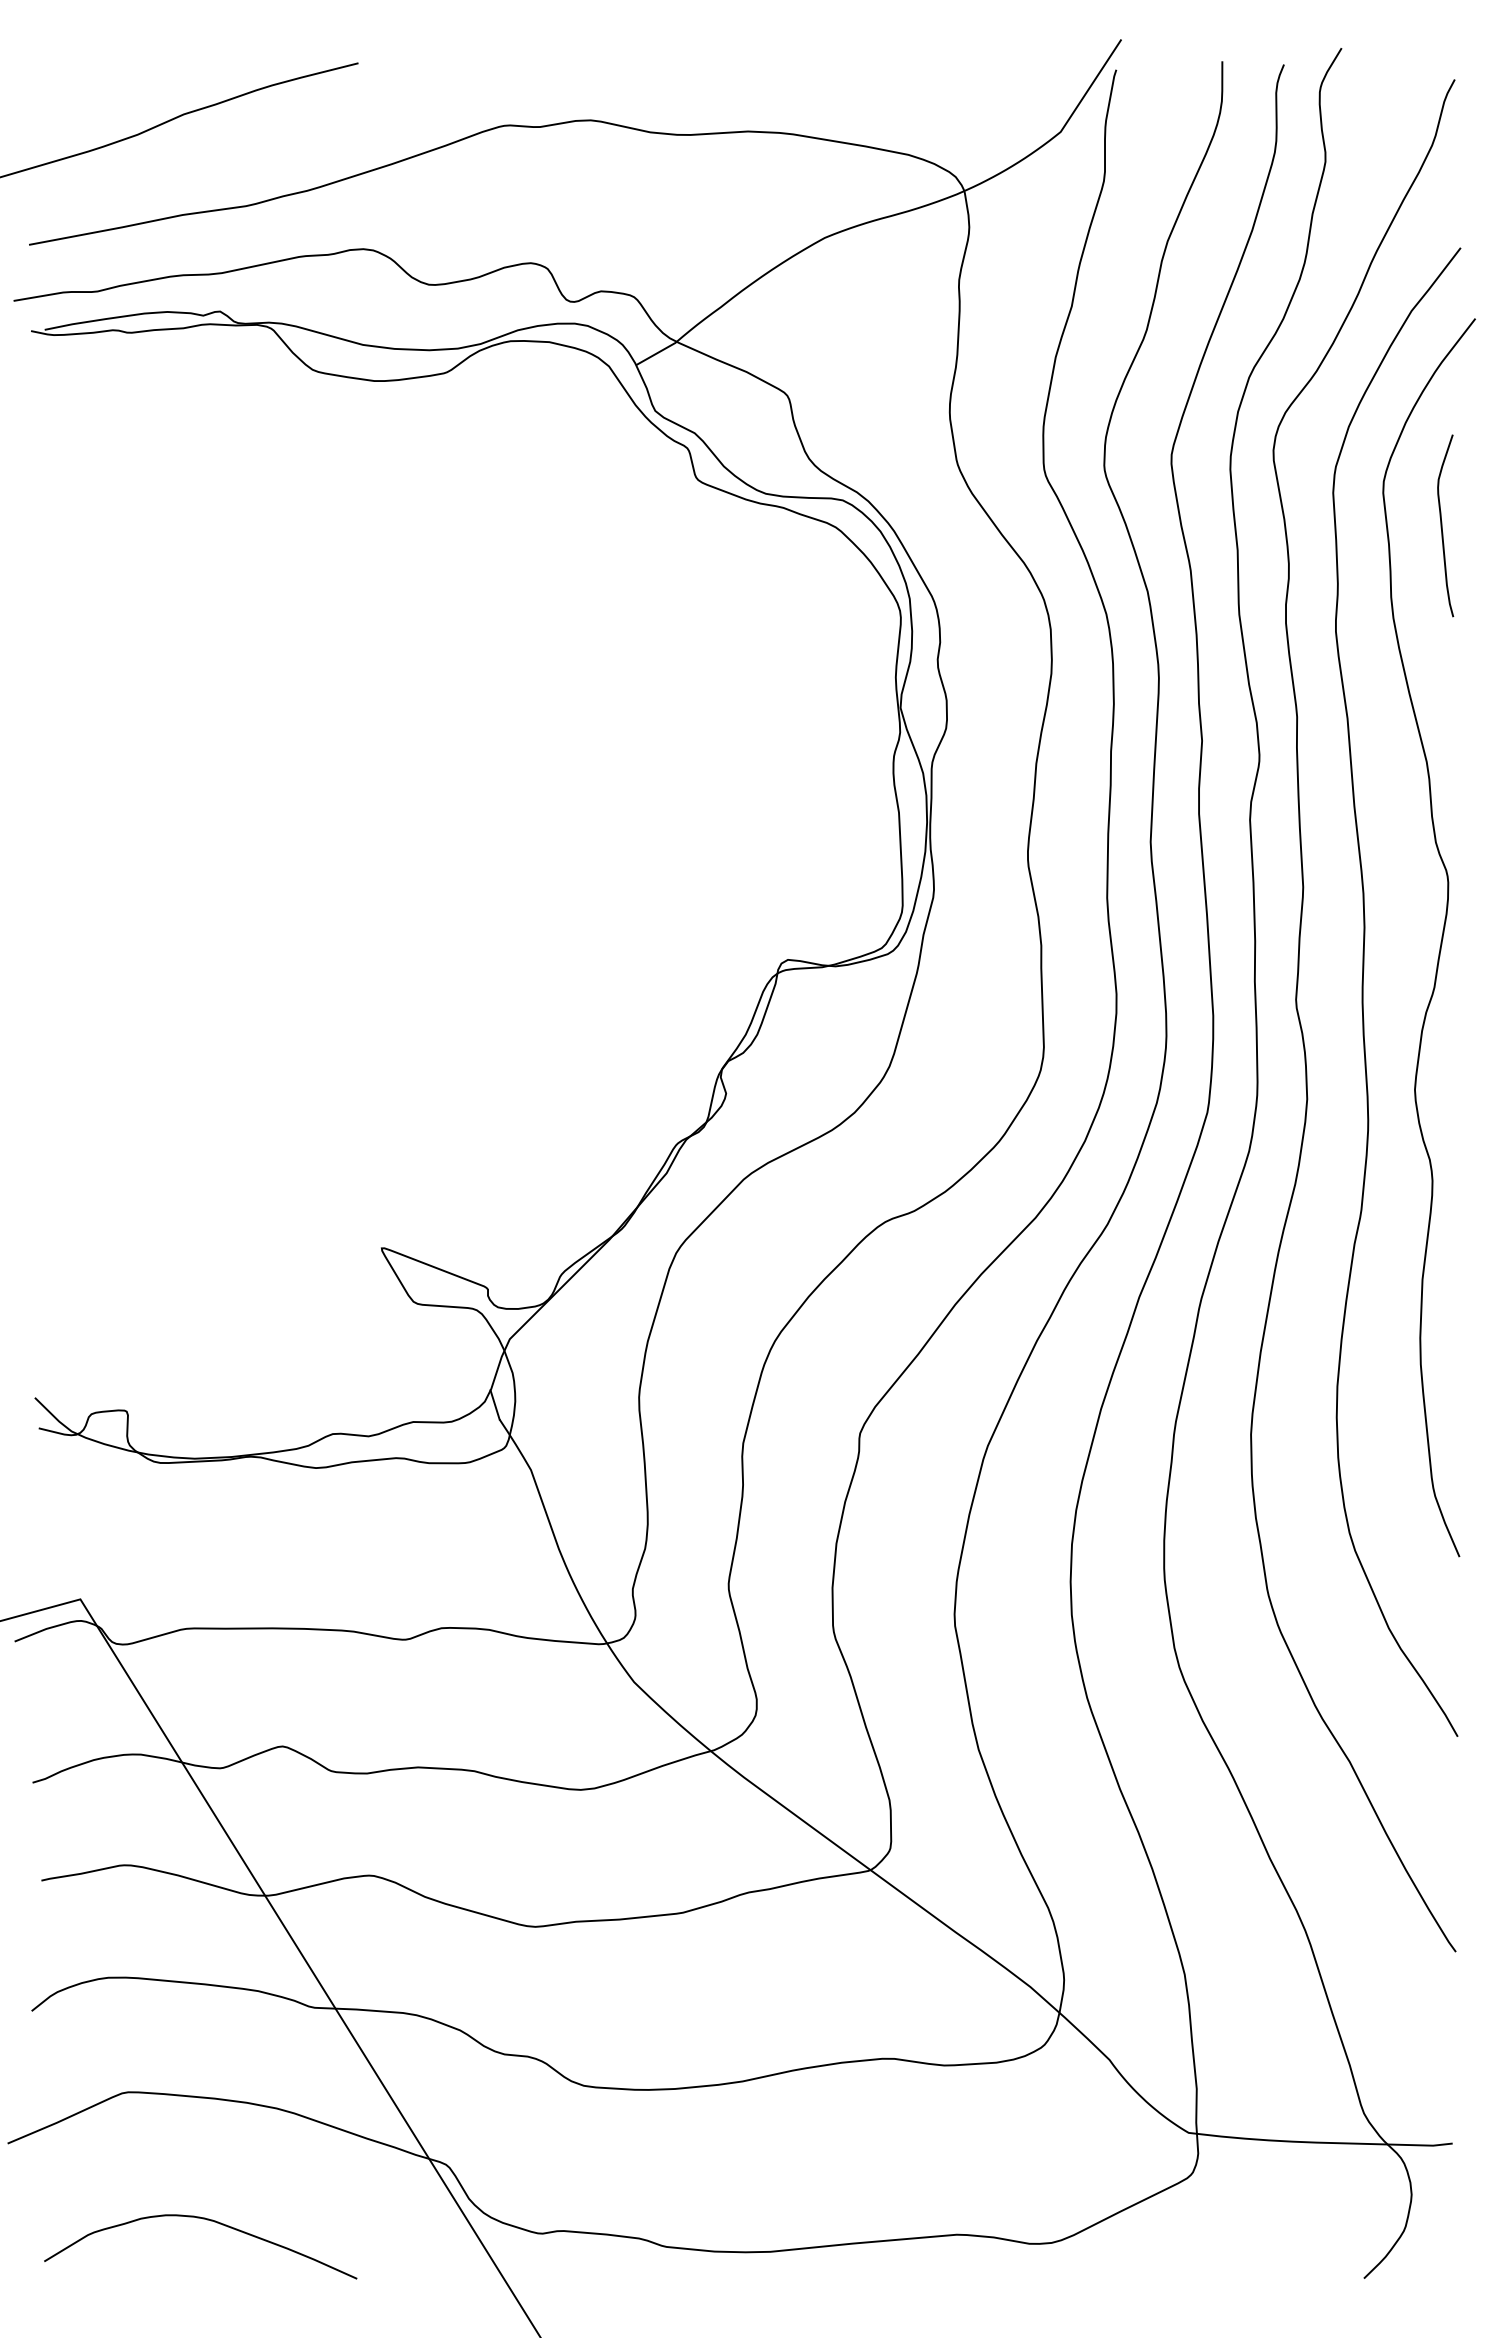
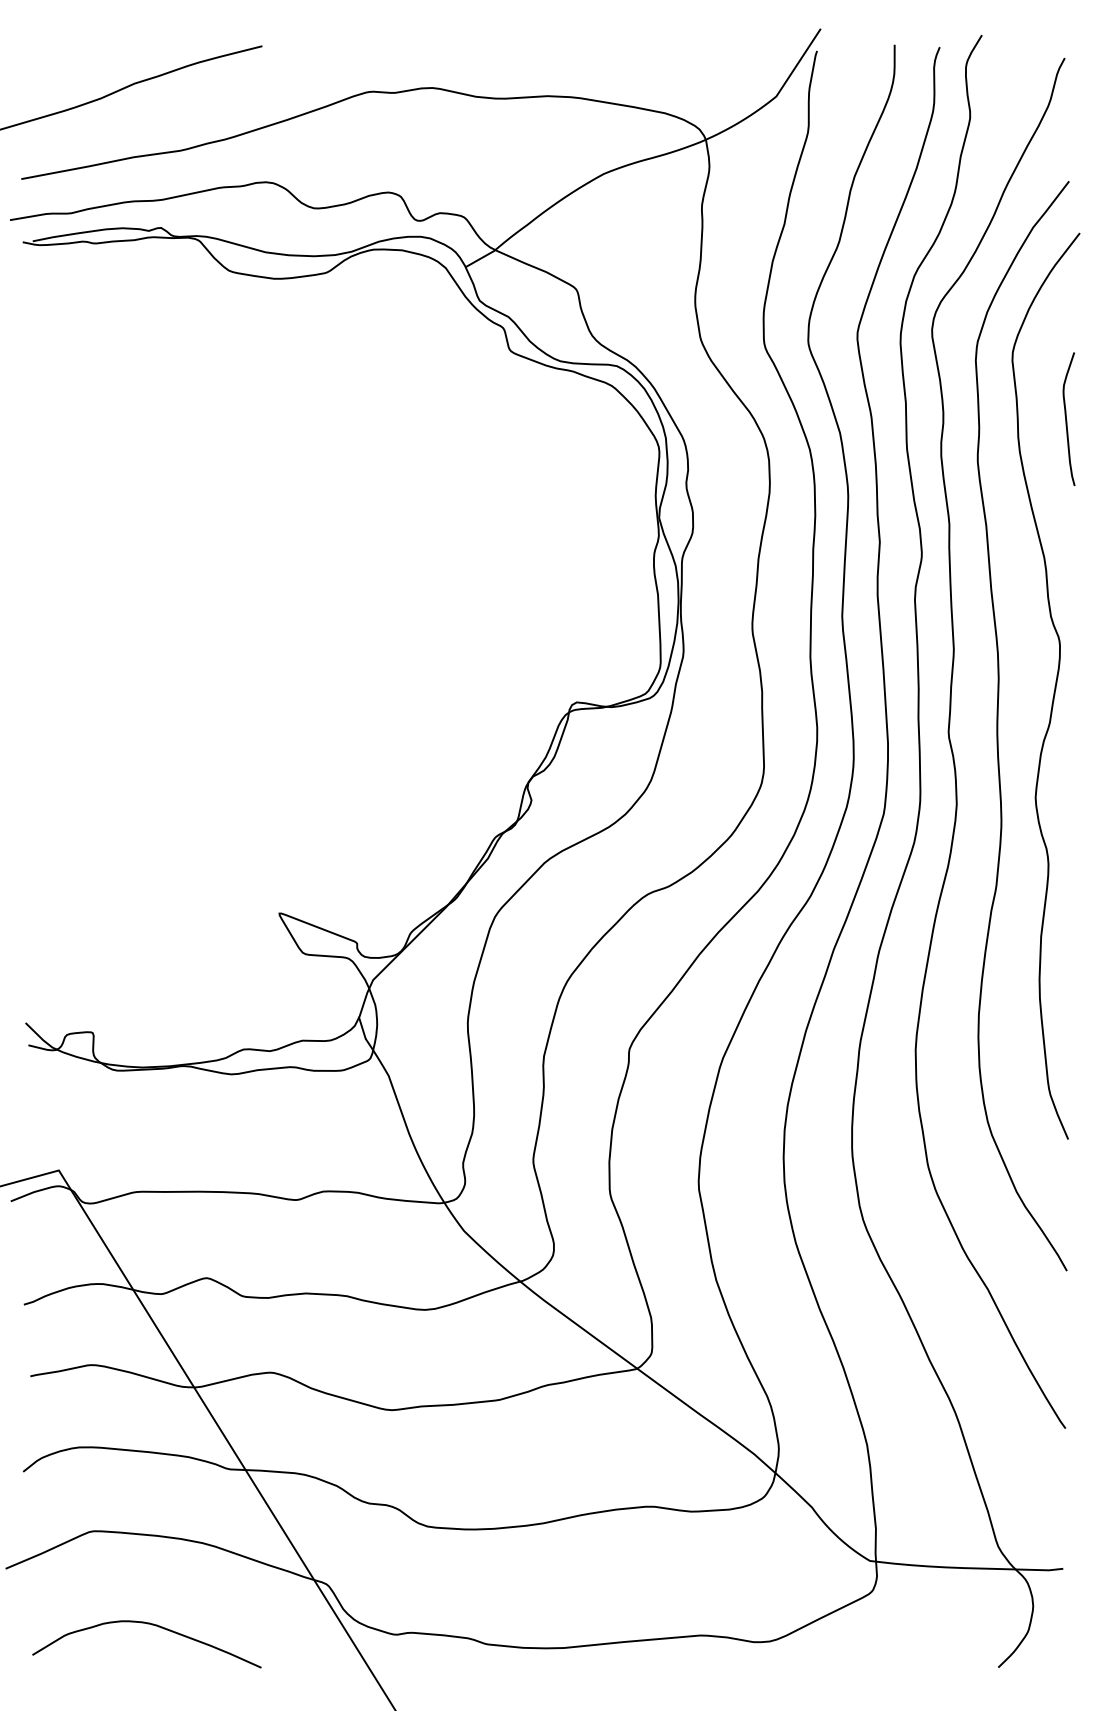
curve: (1442, 525) -> (1066, 418), moved

